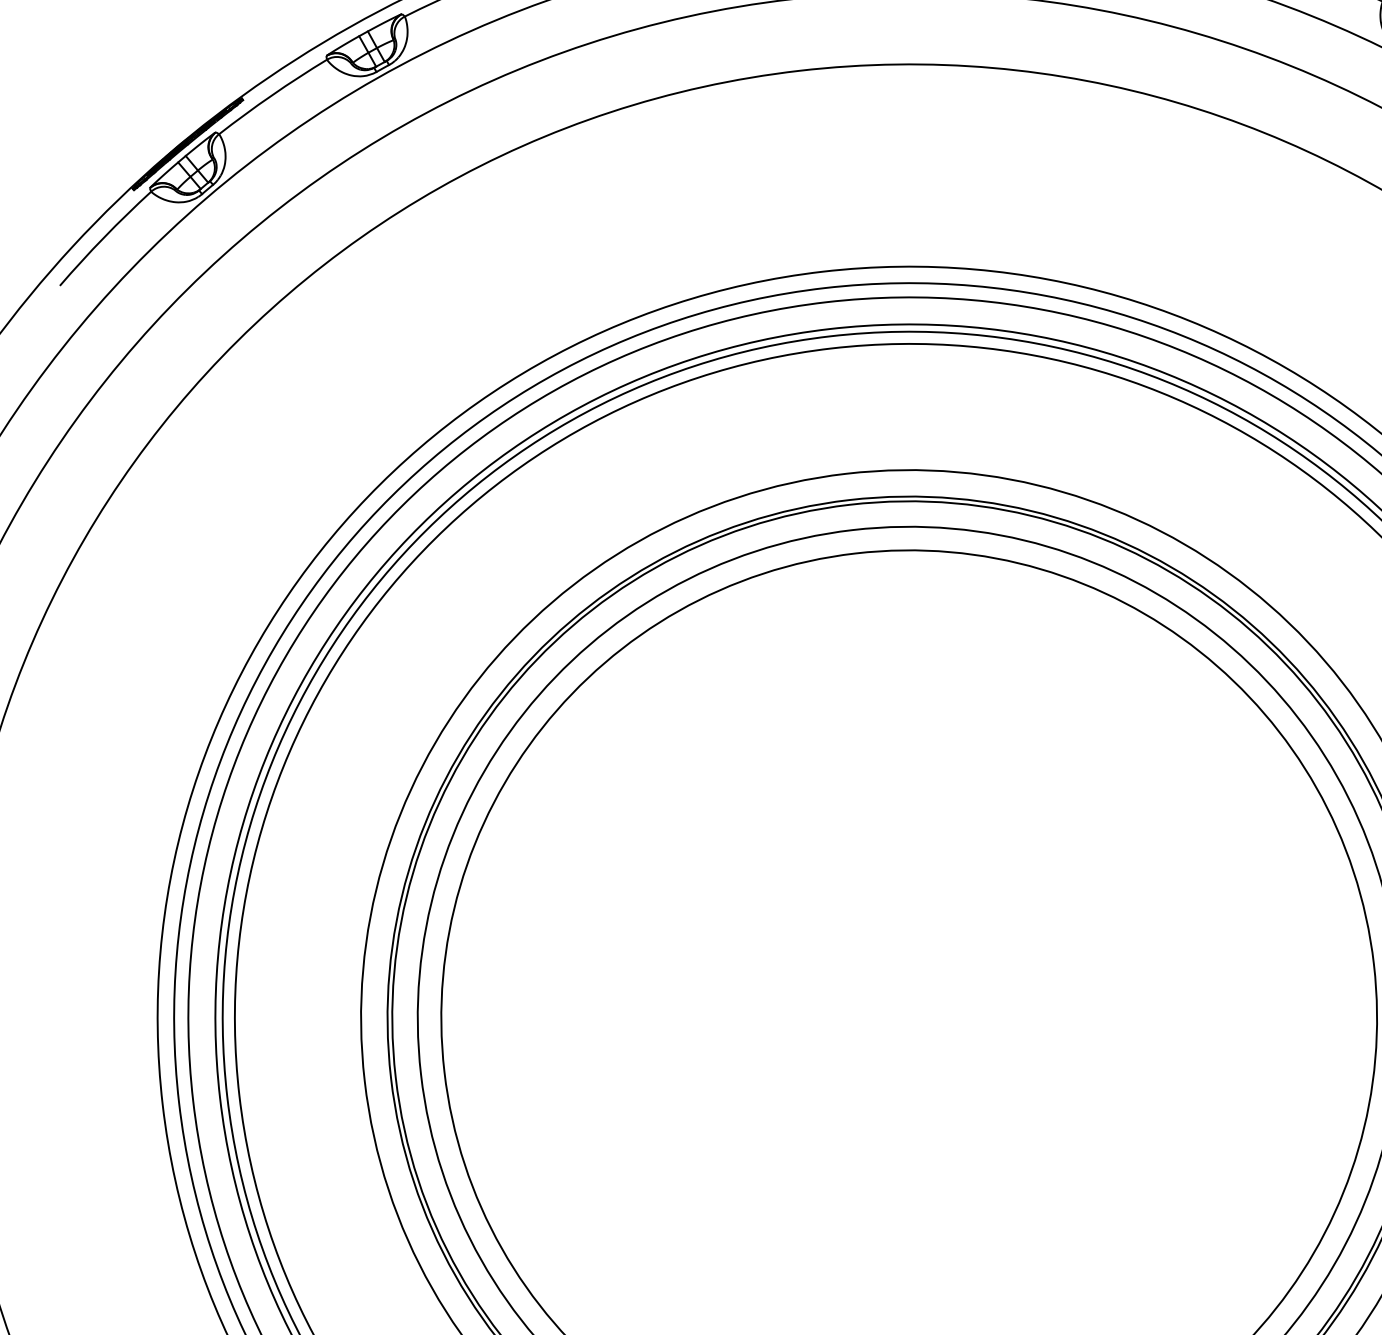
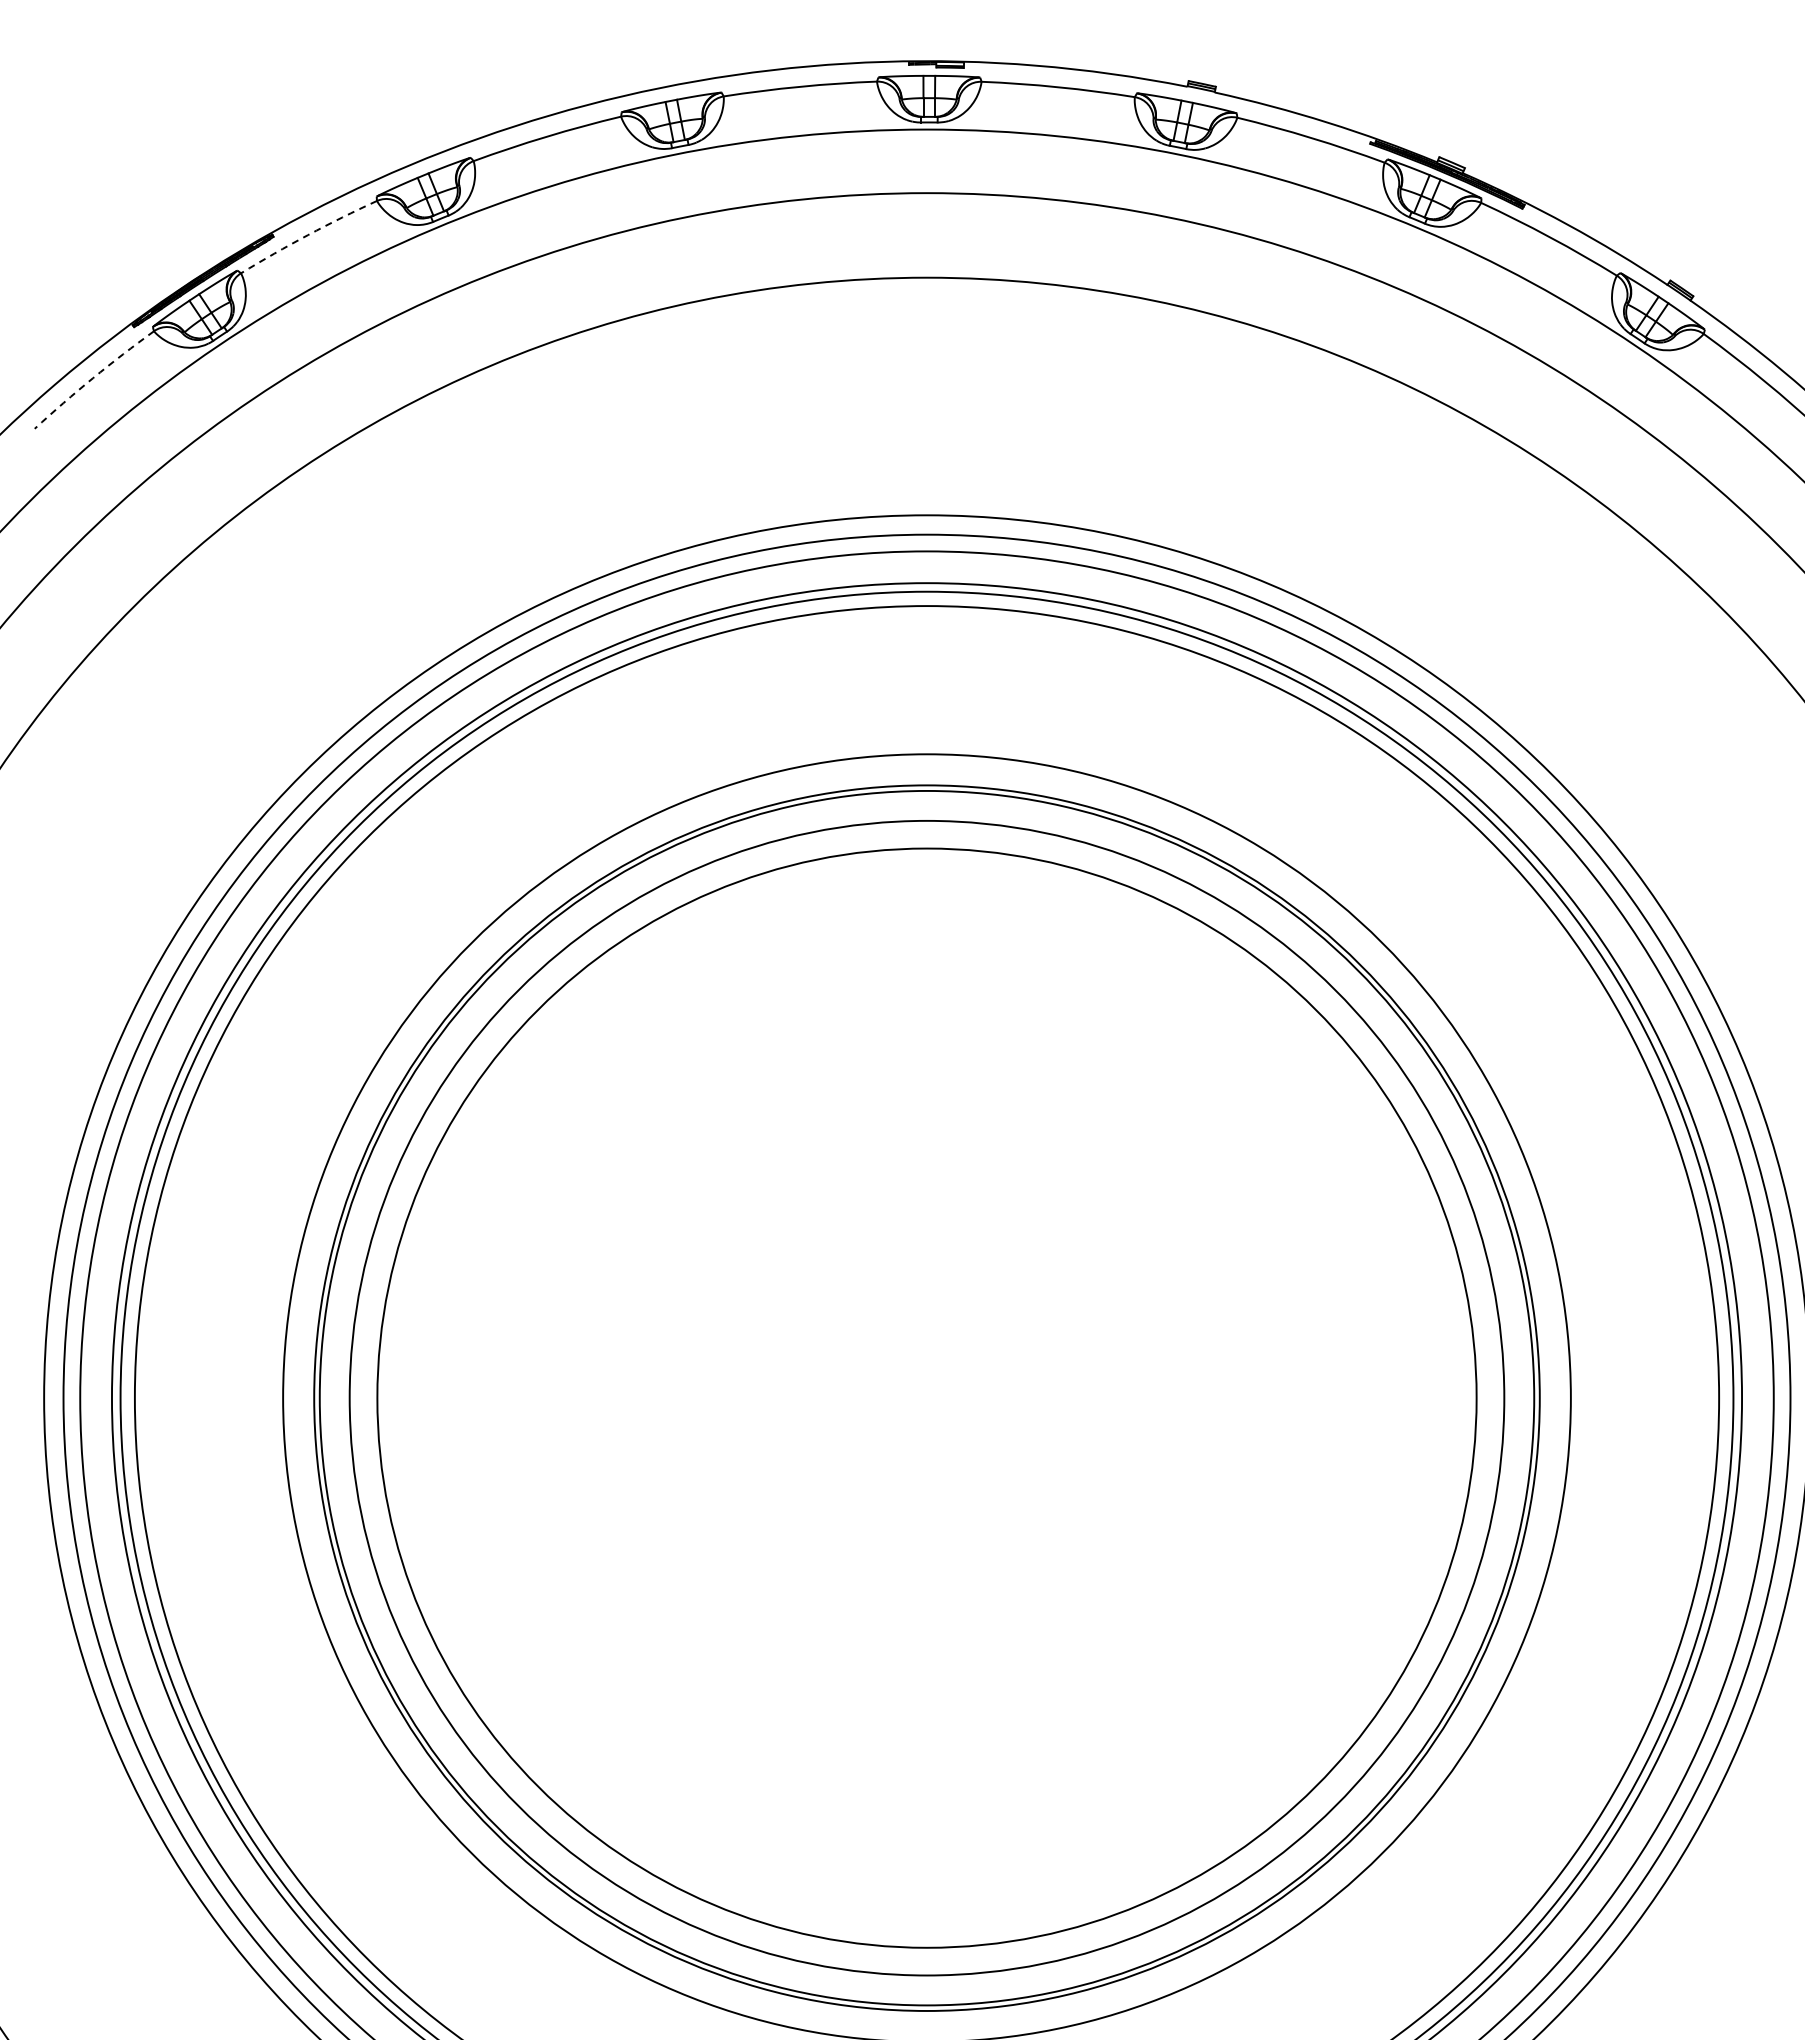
arc: (271, 95) -> (307, 235), solid -> dashed
arc: (103, 237) -> (92, 378), solid -> dashed

